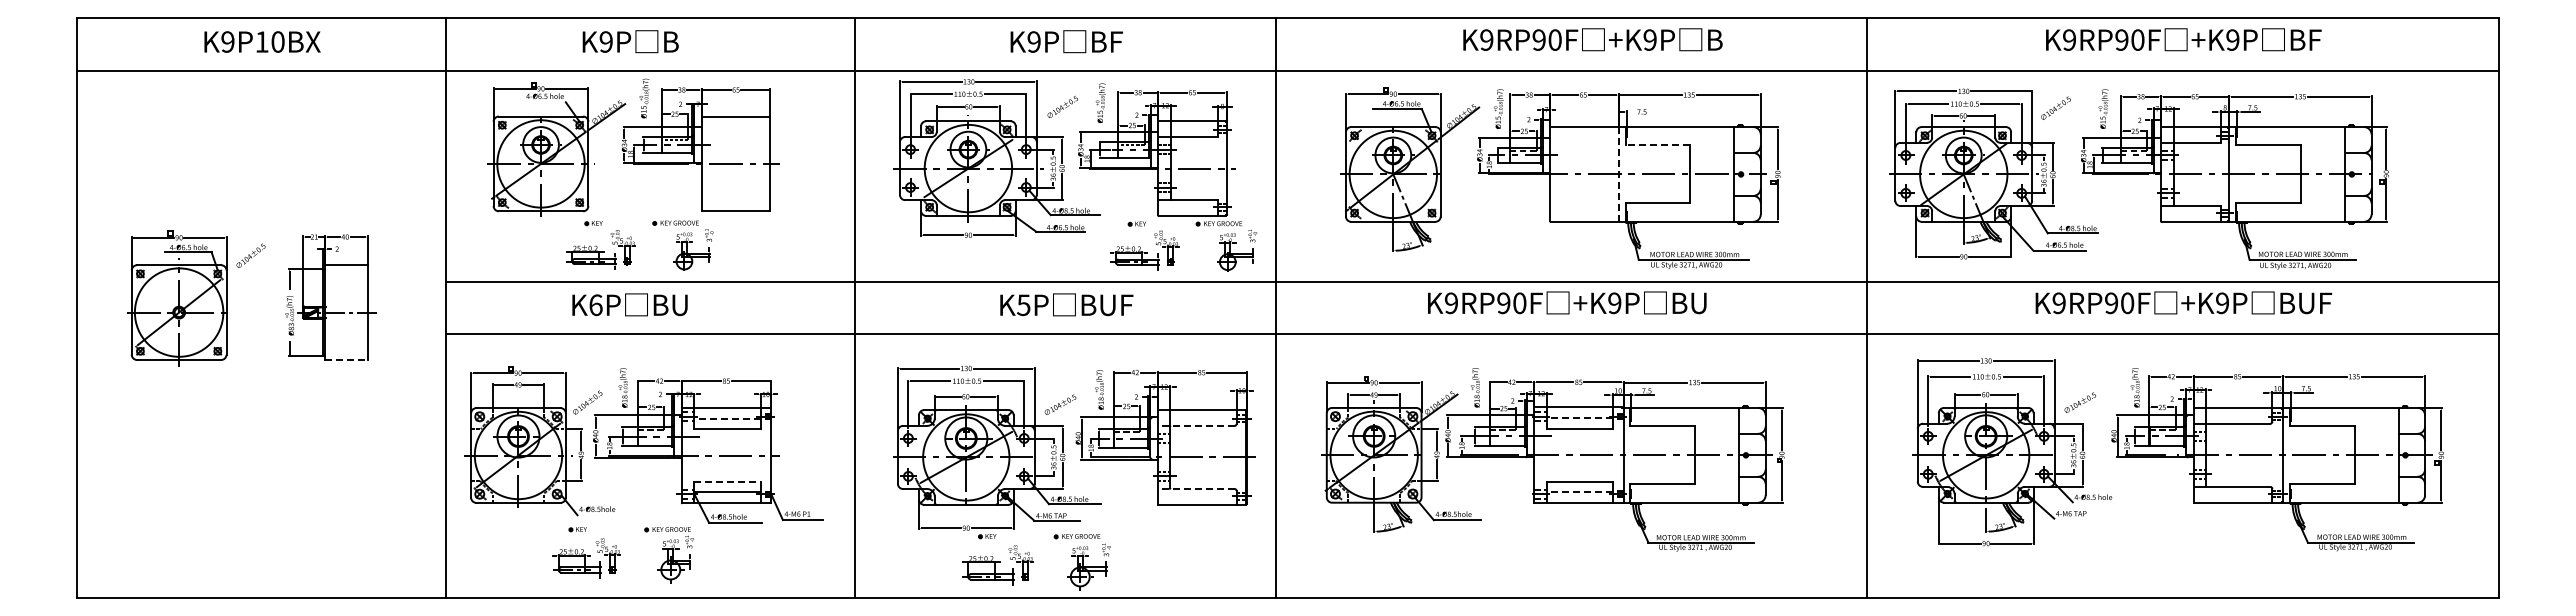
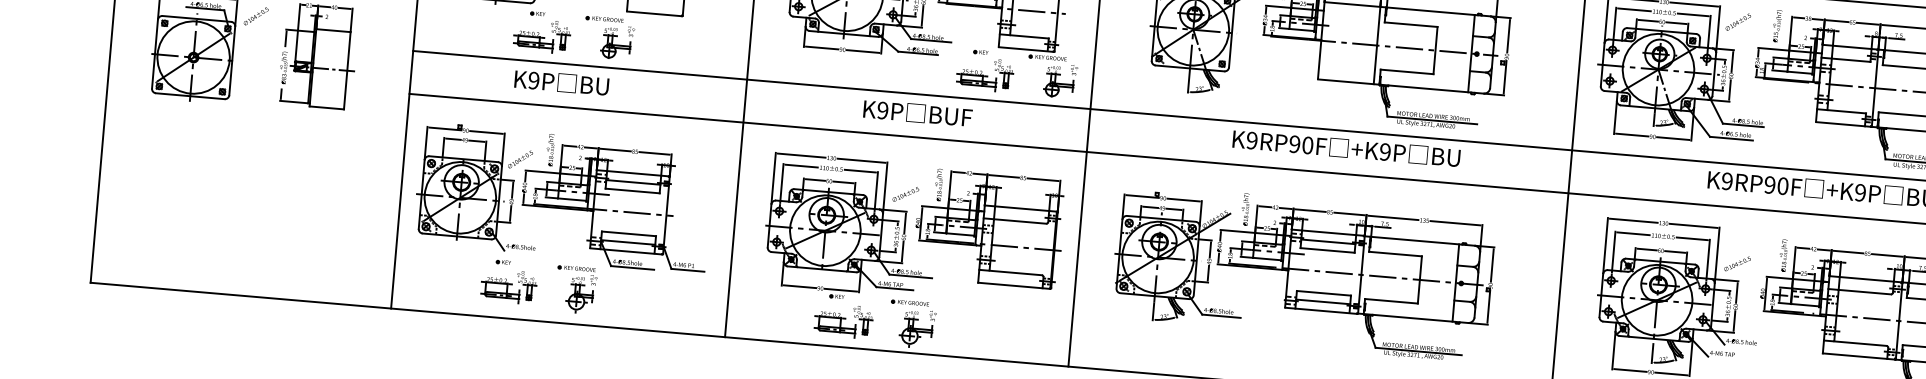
line: (1657, 145) -> (1410, 24), dashed -> solid
line: (1618, 174) -> (1376, 45), dashed -> solid
text: (1567, 302) -> (1346, 148), moved
text: (1023, 304) -> (882, 110), K5P -> K9P
text: (595, 305) -> (533, 80), K6P -> K9P
line: (347, 359) -> (327, 107), dashed -> solid
line: (727, 418) -> (633, 182), dashed -> solid
line: (1579, 418) -> (1328, 241), dashed -> solid
line: (1195, 425) -> (1014, 220), dashed -> solid
line: (728, 481) -> (629, 233), dashed -> solid
line: (1195, 489) -> (1010, 272), dashed -> solid
line: (1579, 492) -> (1322, 302), dashed -> solid

